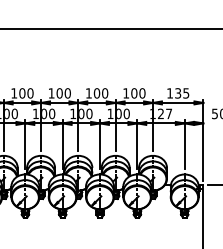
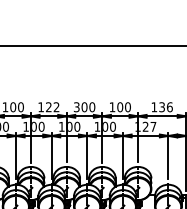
text: (63, 93) -> (52, 107), 100 -> 122
text: (88, 93) -> (76, 107), 100 -> 300
text: (186, 93) -> (170, 107), 135 -> 136

